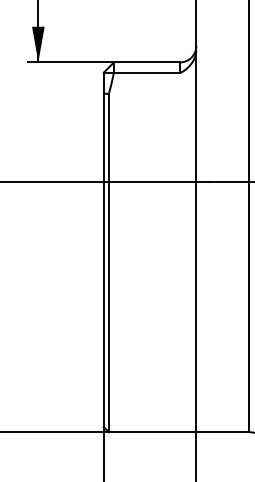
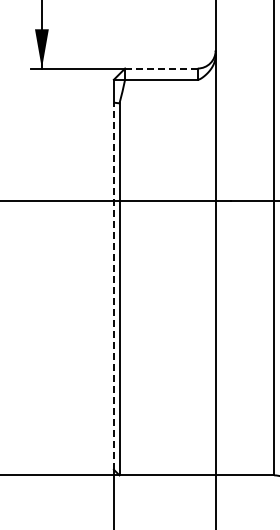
line: (147, 62) -> (161, 68), solid -> dashed
line: (103, 260) -> (113, 286), solid -> dashed

